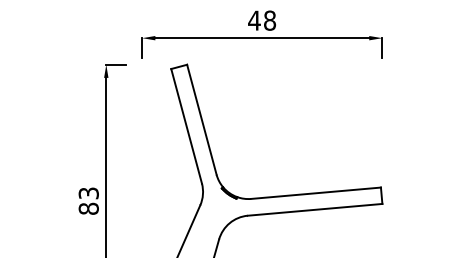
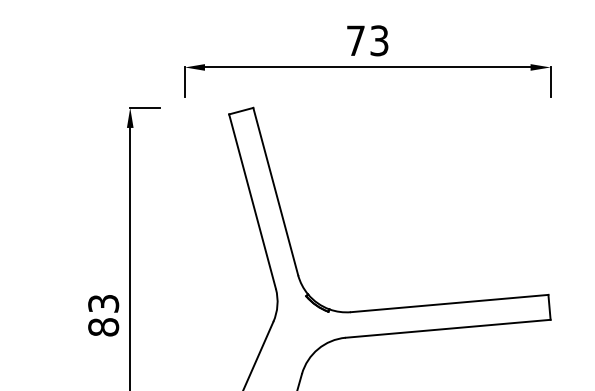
text: (262, 20) -> (368, 40), 48 -> 73

